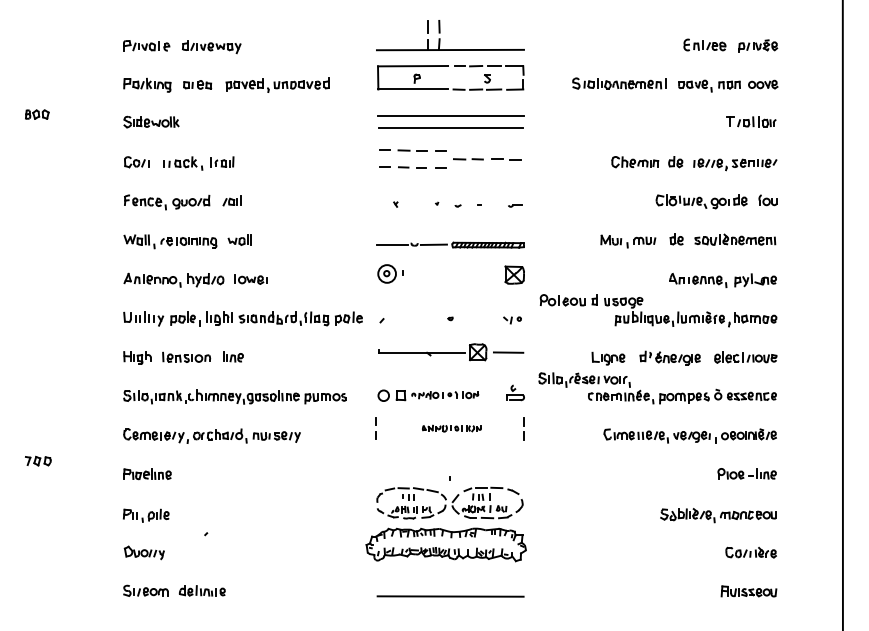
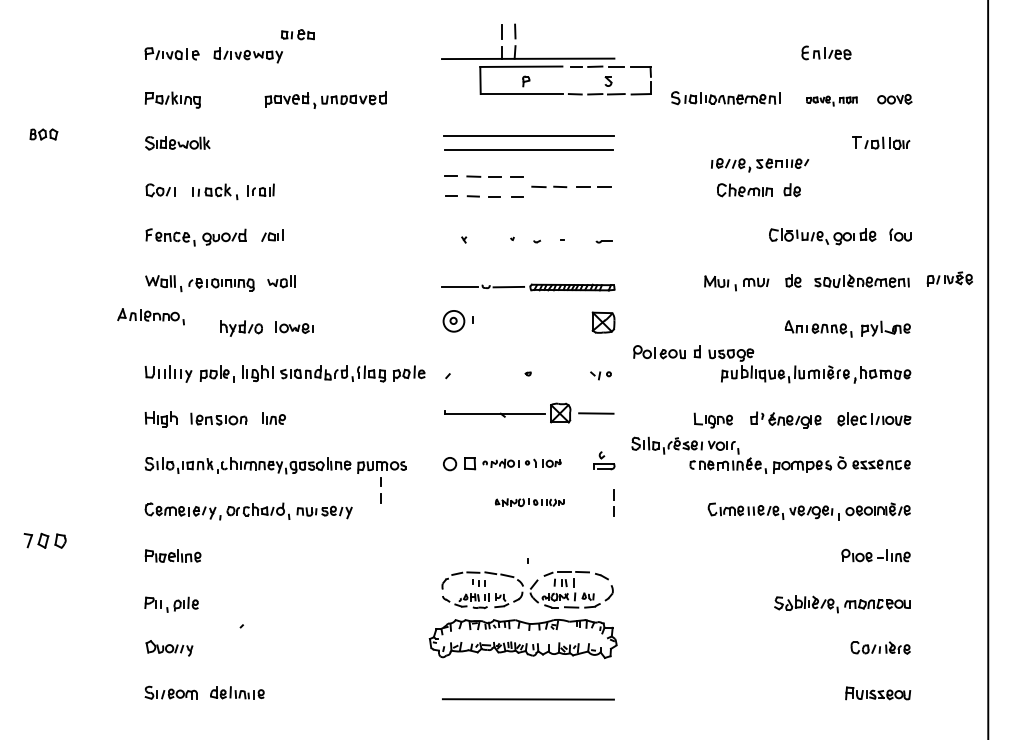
part: (757, 45) -> (949, 278), moved
part: (449, 66) -> (563, 67), moved
part: (197, 84) -> (297, 34), moved
part: (709, 85) -> (831, 100), size x0.7
part: (735, 164) -> (760, 165), moved
part: (152, 280) -> (150, 316), moved
line: (375, 431) -> (380, 493), moved
part: (37, 460) -> (44, 540), size x1.4

